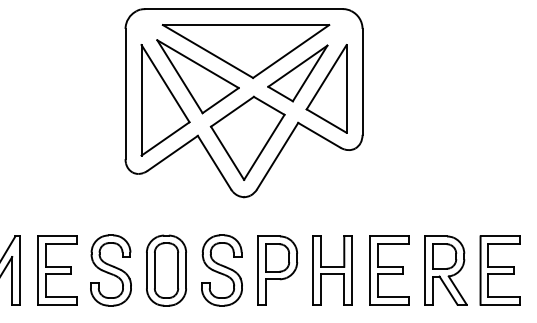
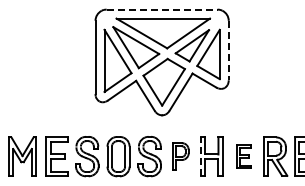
line: (244, 8) -> (162, 9), solid -> dashed
line: (362, 81) -> (228, 50), solid -> dashed
part: (276, 270) -> (180, 156), size x0.7
line: (312, 270) -> (200, 156), solid -> dashed
part: (388, 270) -> (243, 156), size x0.6

